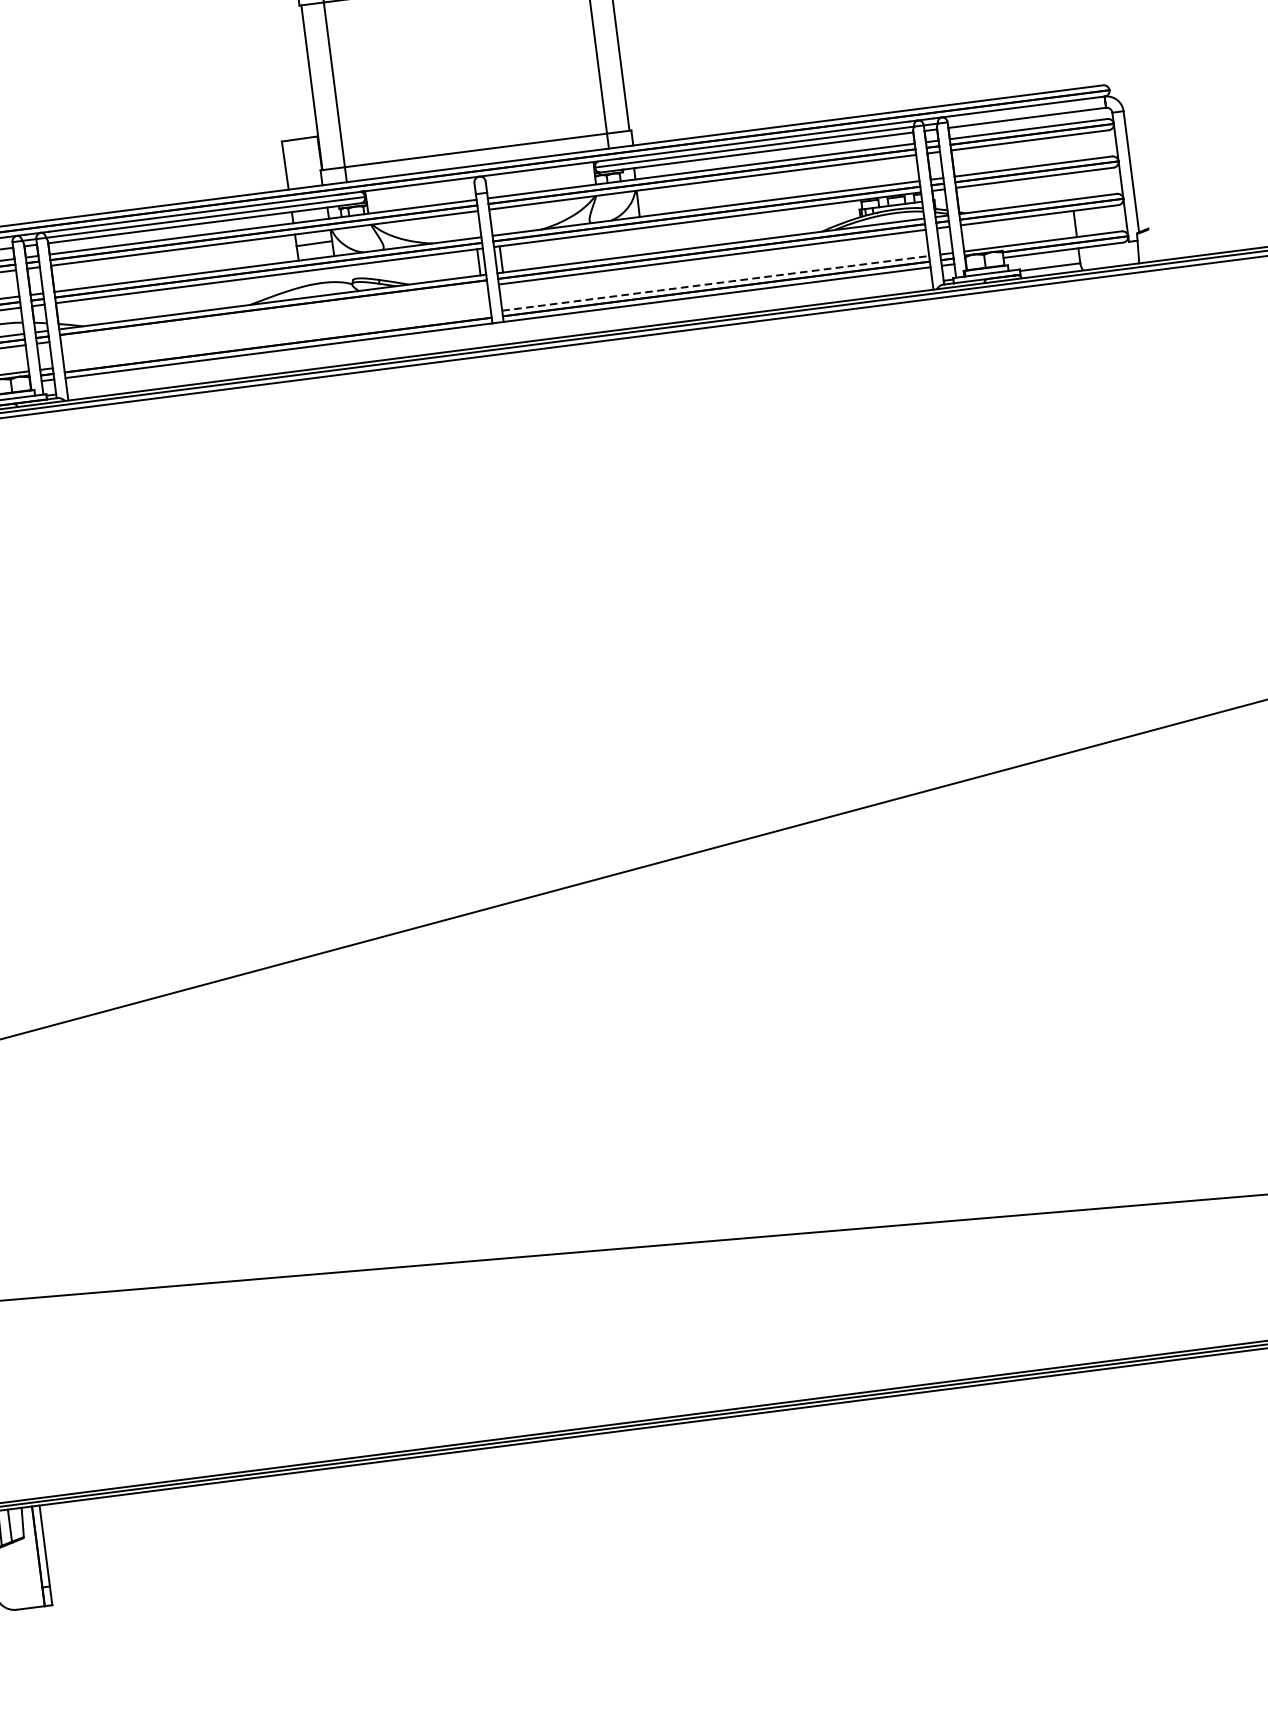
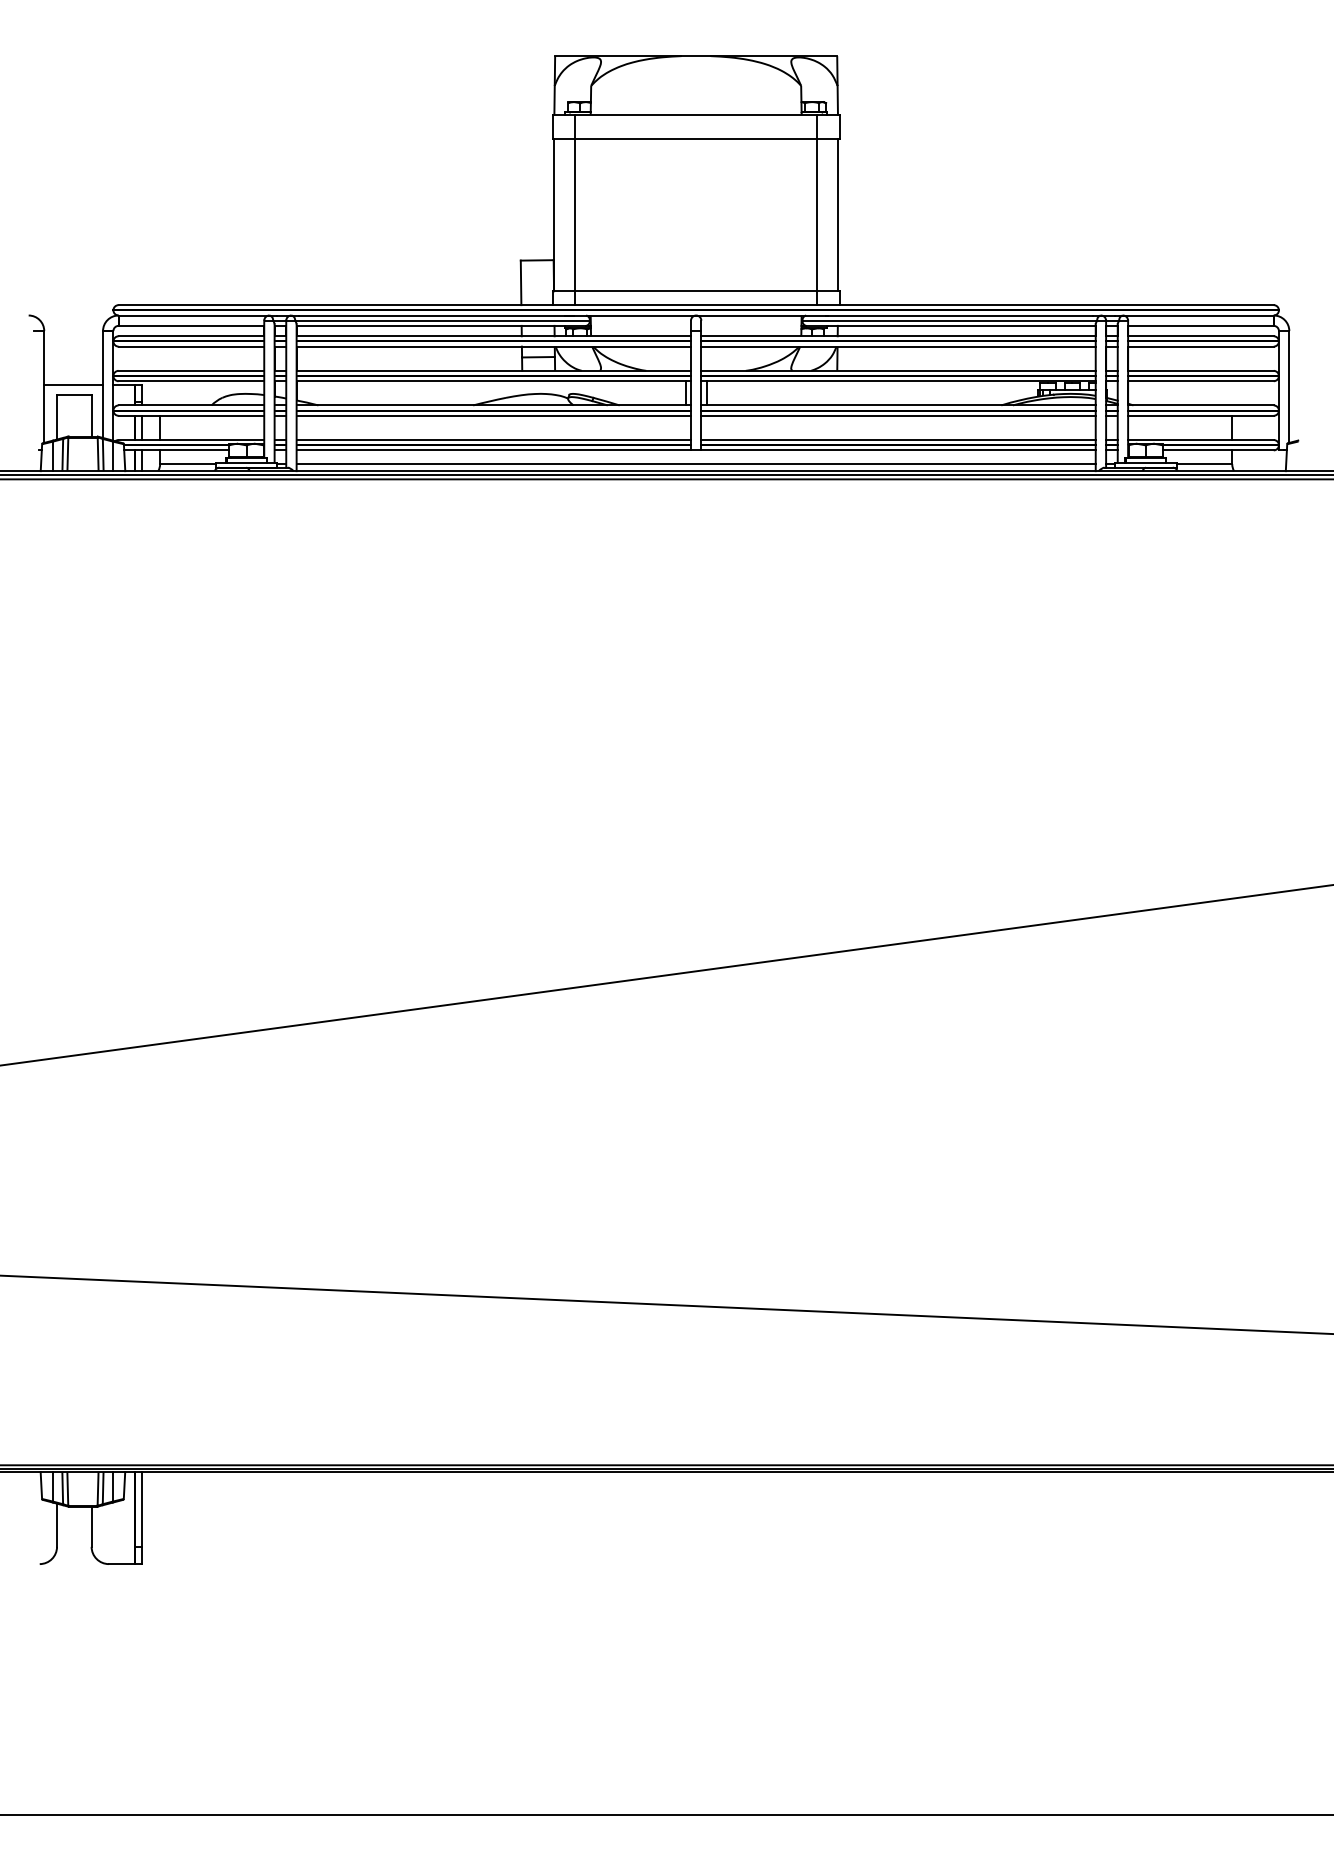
line: (716, 283) -> (899, 440), dashed -> solid
line: (273, 313) -> (493, 415), added
line: (499, 338) -> (695, 464), added
line: (277, 340) -> (493, 440), added

